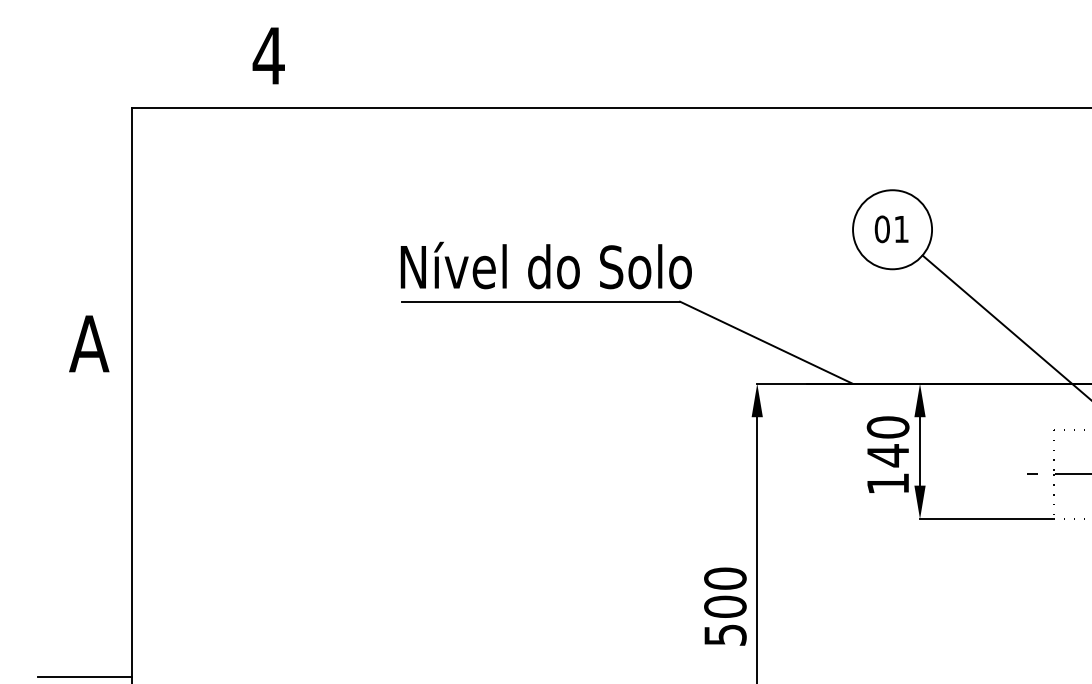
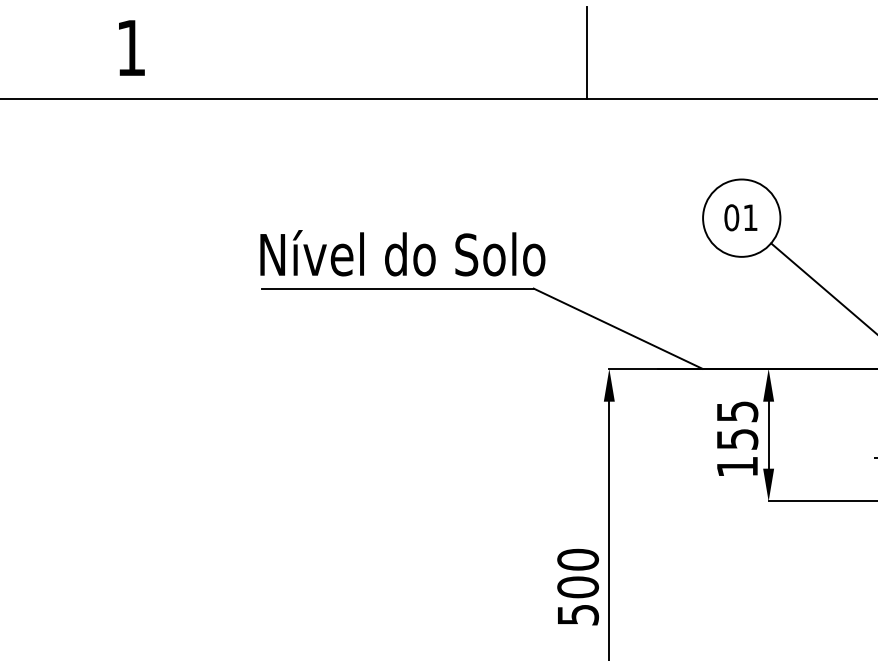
text: (268, 55) -> (130, 47), 4 -> 1
line: (734, 60) -> (587, 52), added
text: (887, 441) -> (736, 425), 140 -> 155

